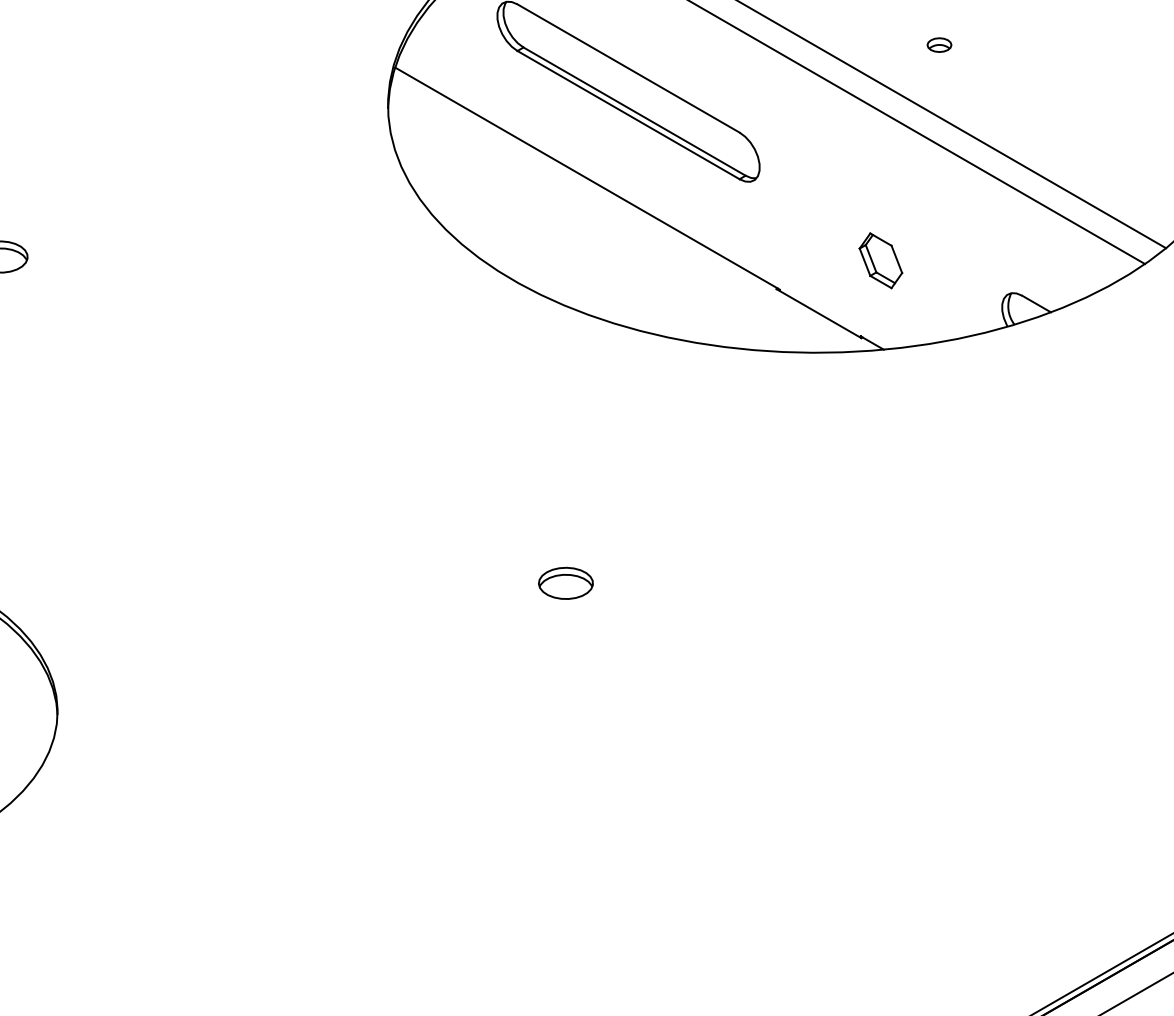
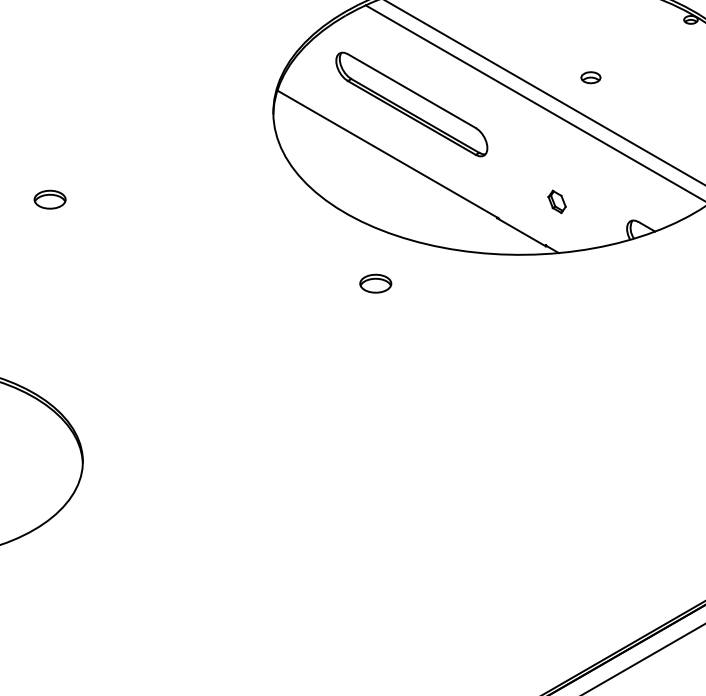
part: (938, 44) -> (590, 77), size x1.4
part: (879, 260) -> (556, 201), size x0.7
part: (565, 583) -> (375, 283), moved

